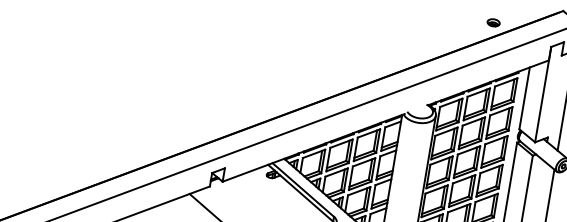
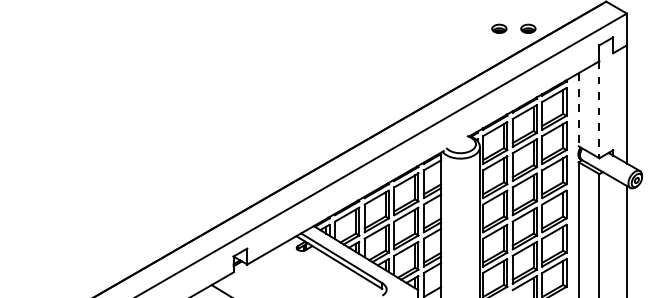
part: (469, 18) -> (499, 28), added
line: (543, 95) -> (599, 102), solid -> dashed
line: (524, 98) -> (578, 109), solid -> dashed

